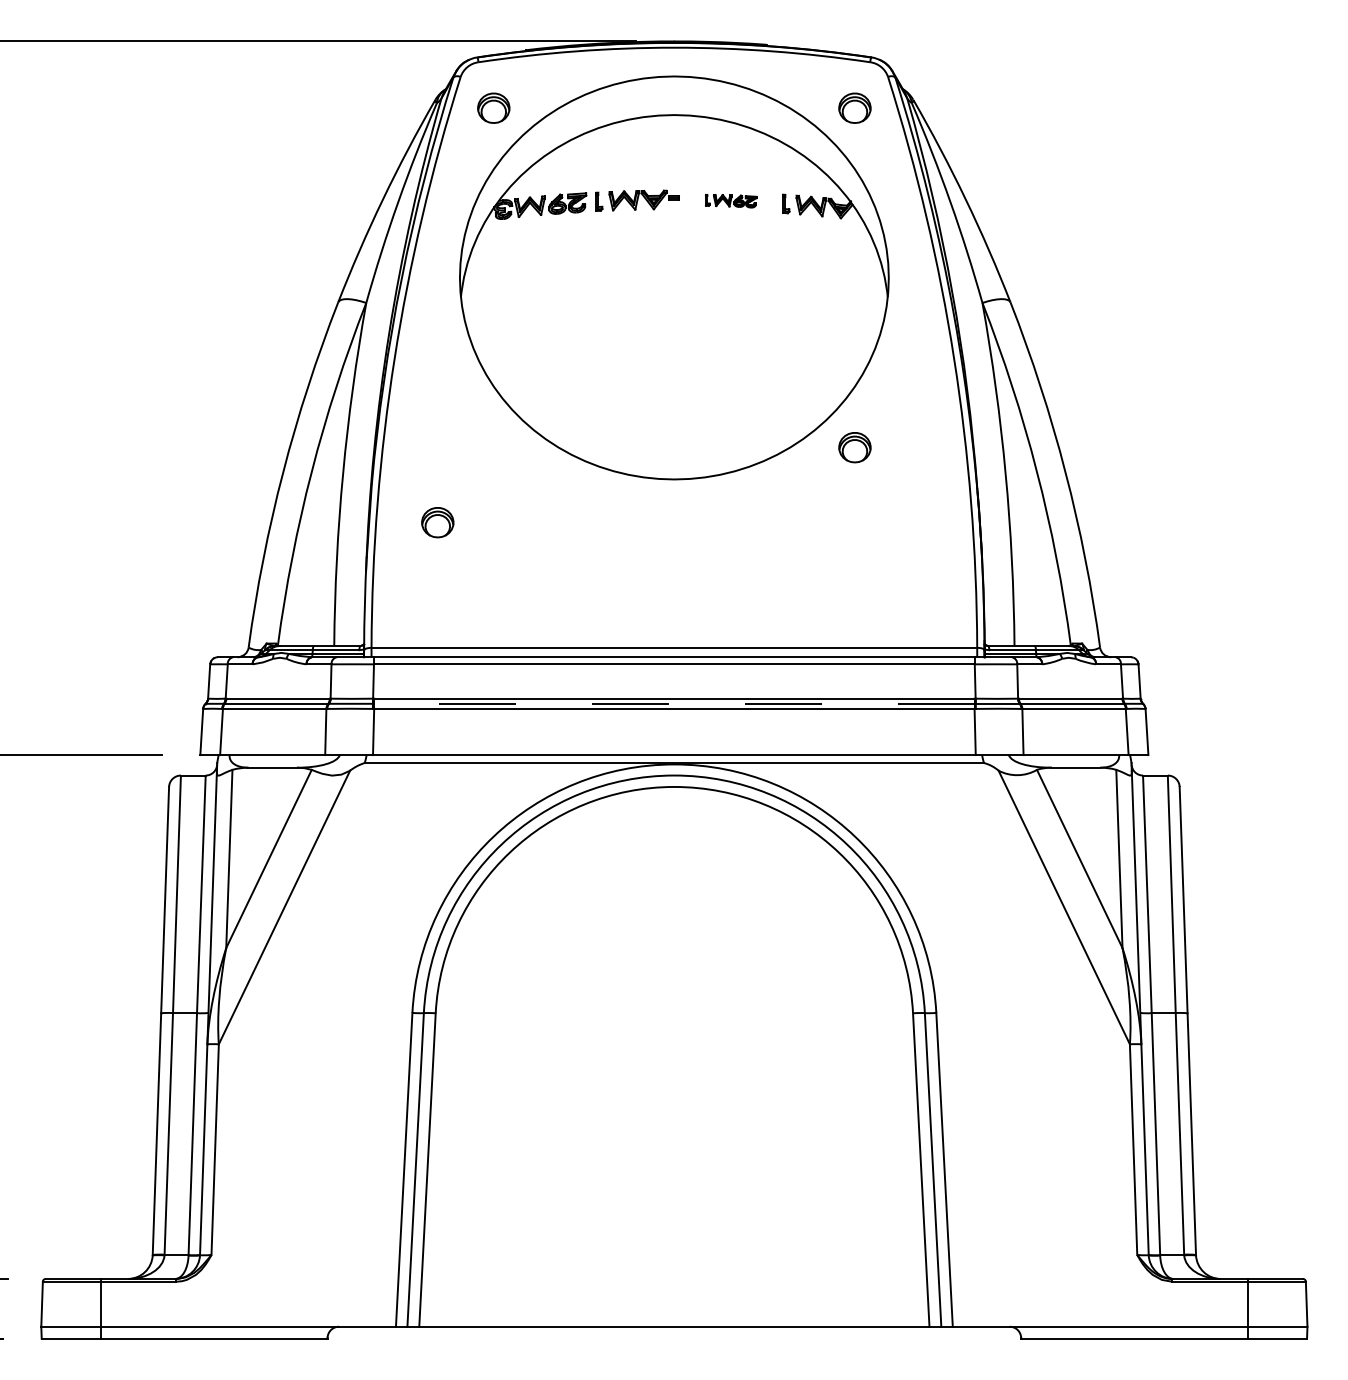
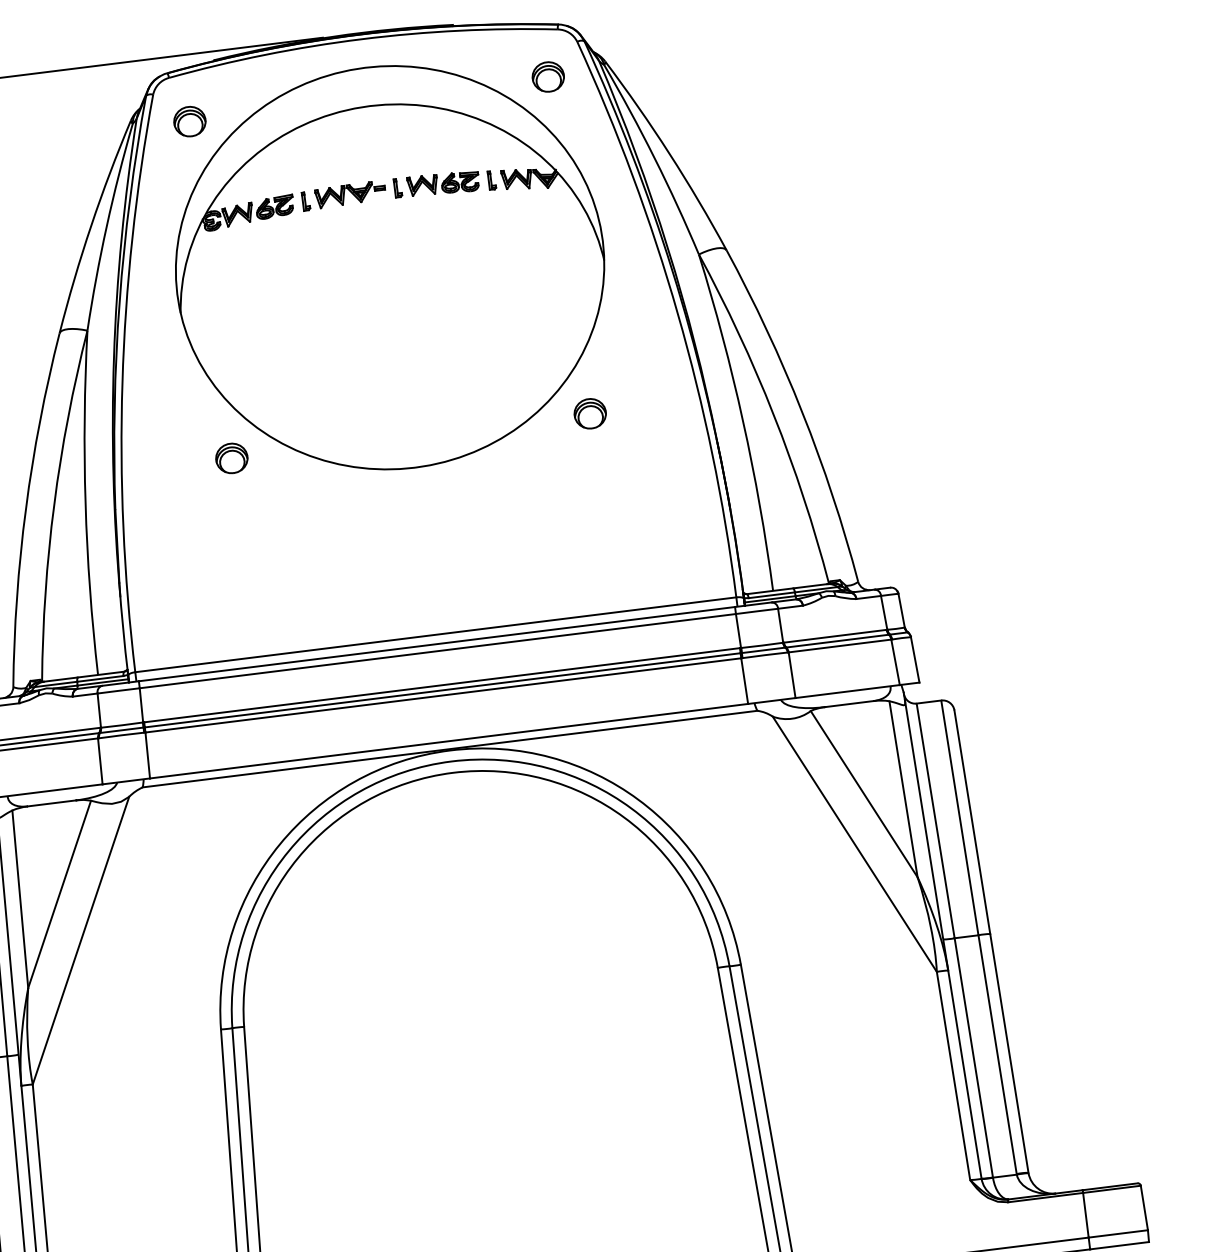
part: (731, 200) -> (437, 183), size x1.67
part: (437, 522) -> (231, 458), moved
line: (673, 703) -> (441, 690), dashed -> solid

